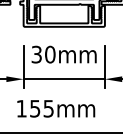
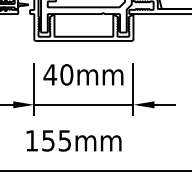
text: (36, 54) -> (50, 74), 30mm -> 40mm

